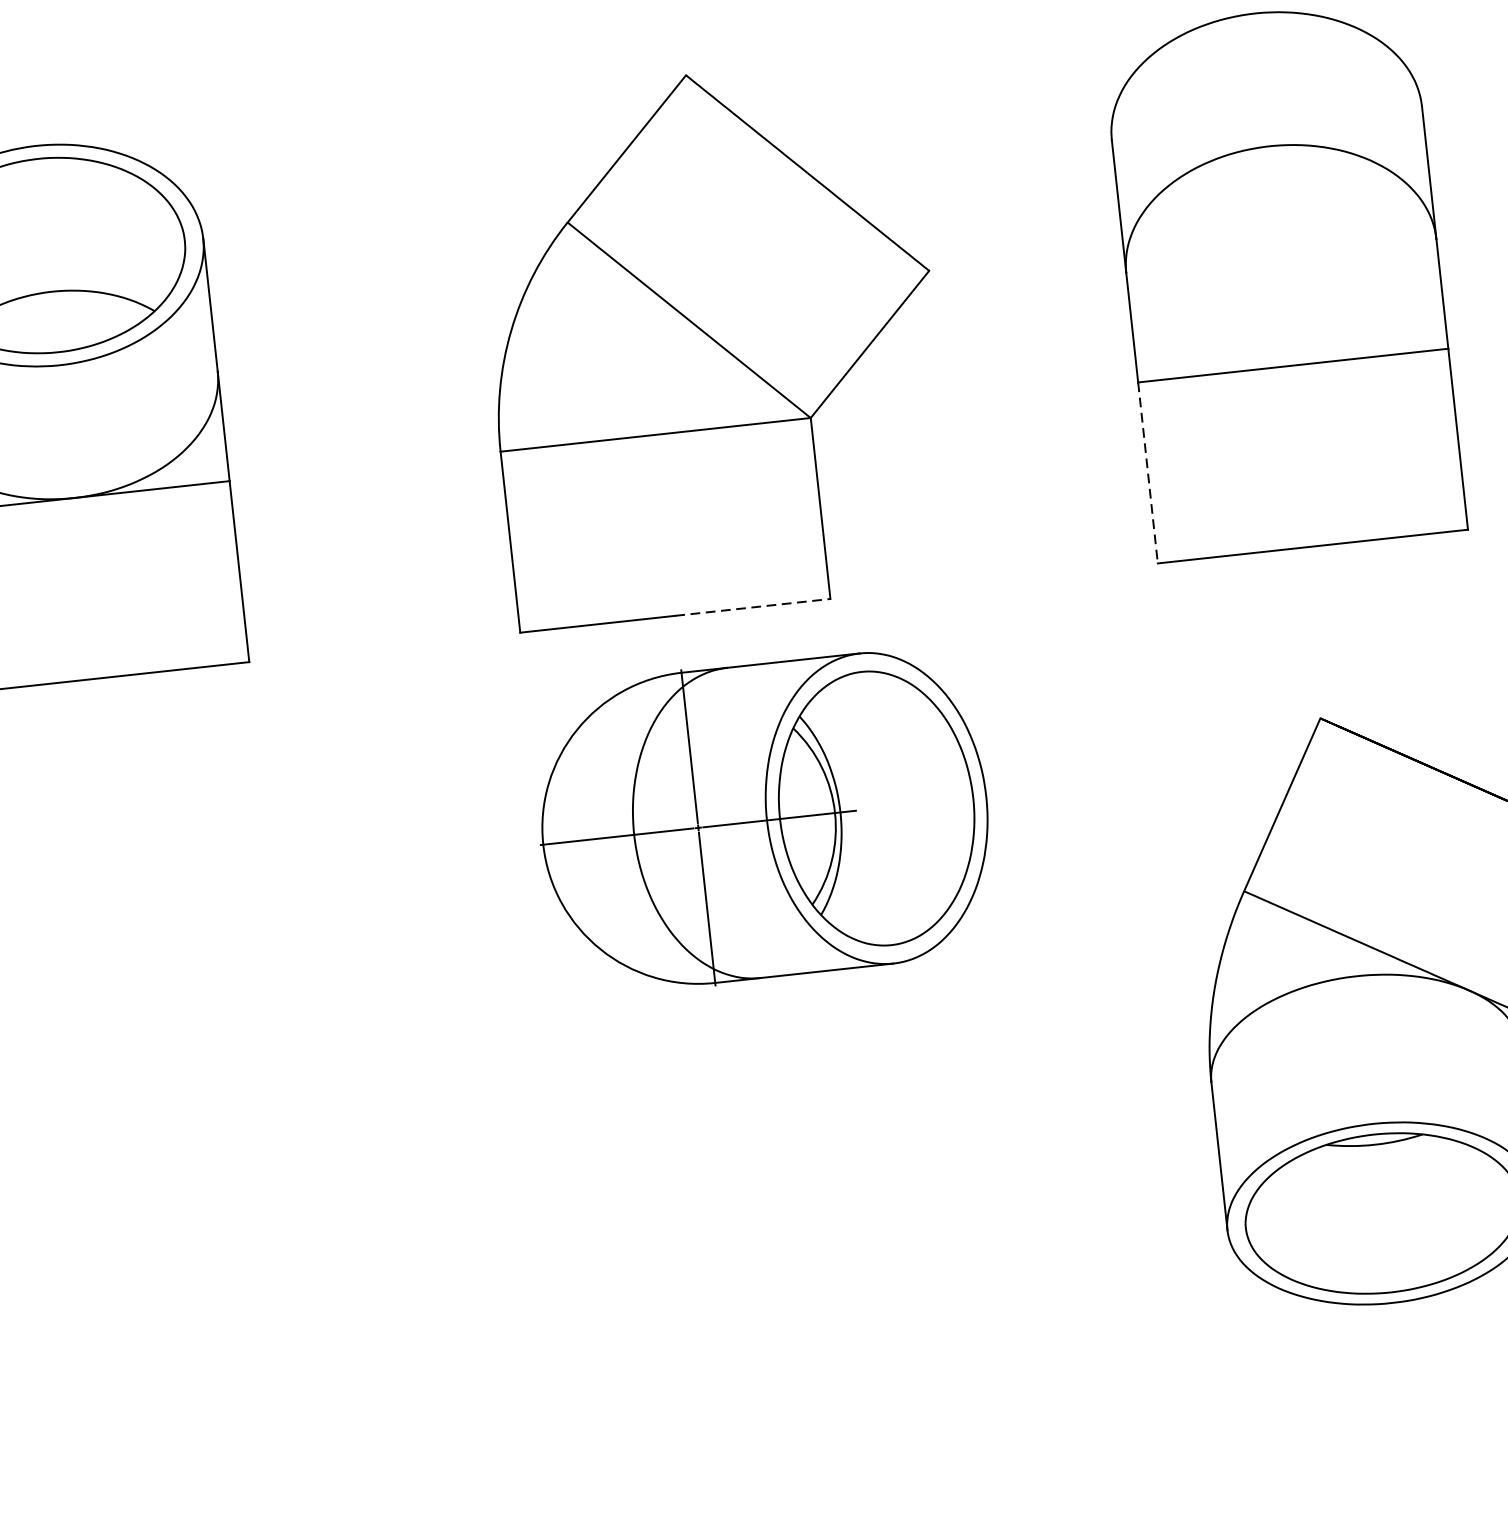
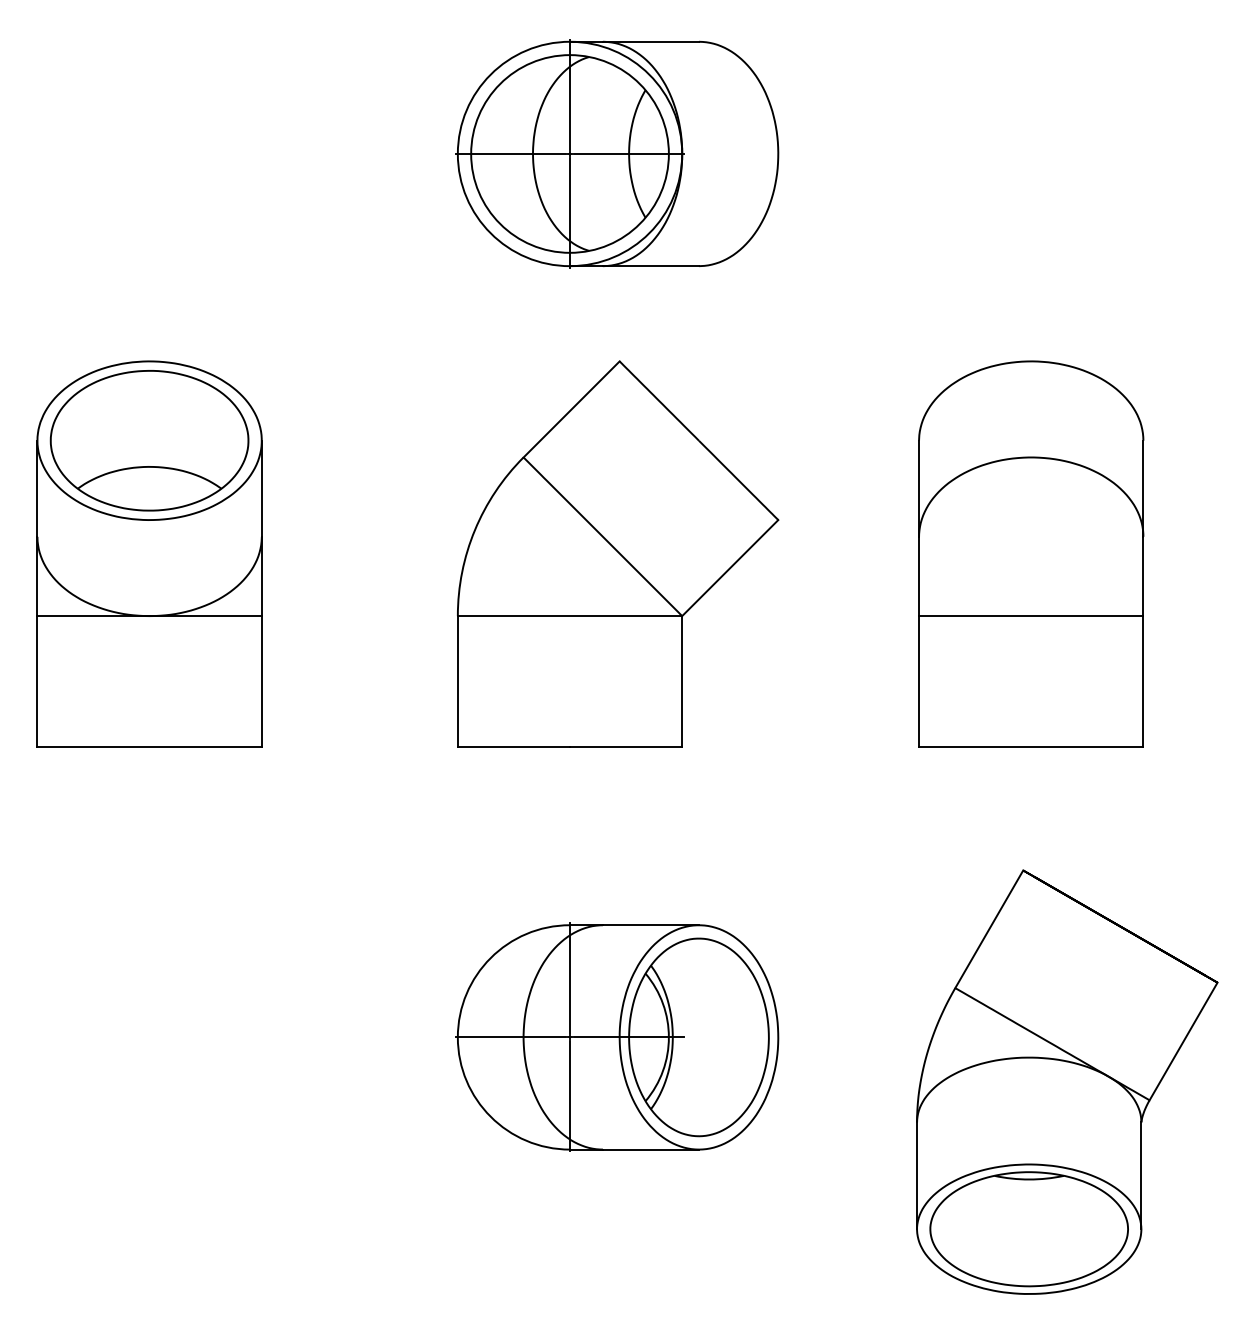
line: (1148, 474) -> (919, 682), dashed -> solid
line: (753, 608) -> (626, 747), dashed -> solid
part: (763, 819) -> (617, 1036), moved

